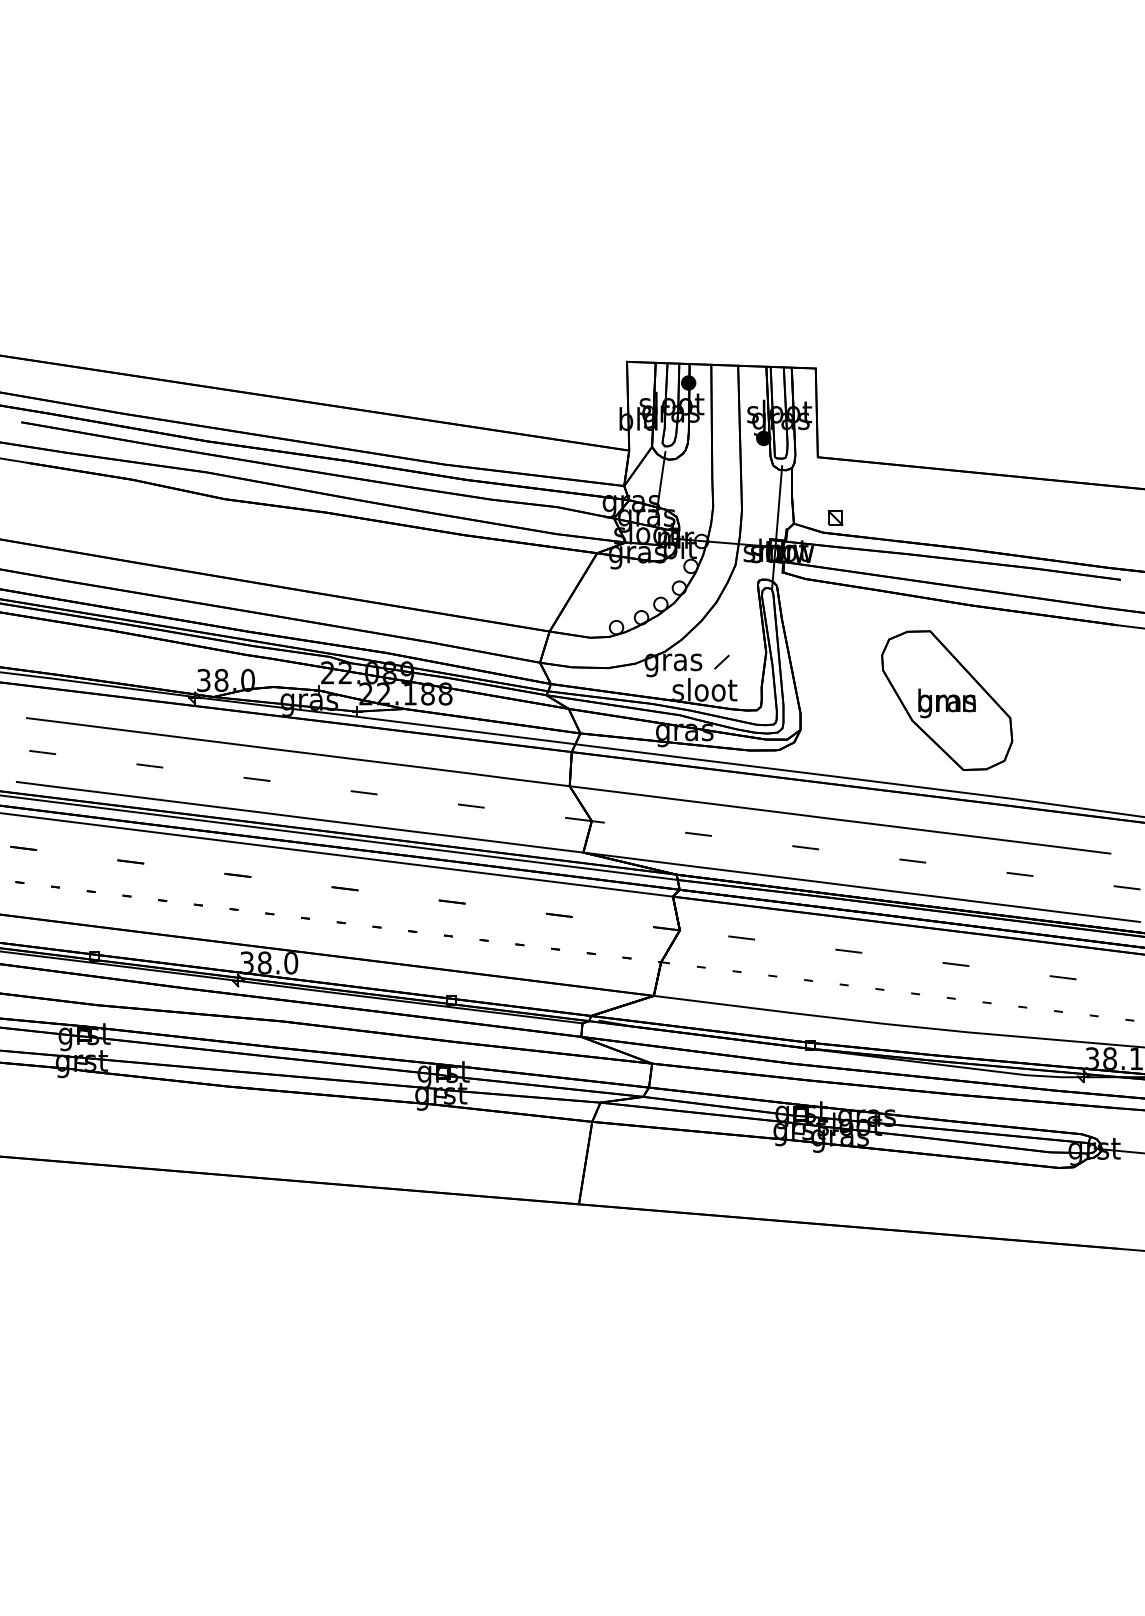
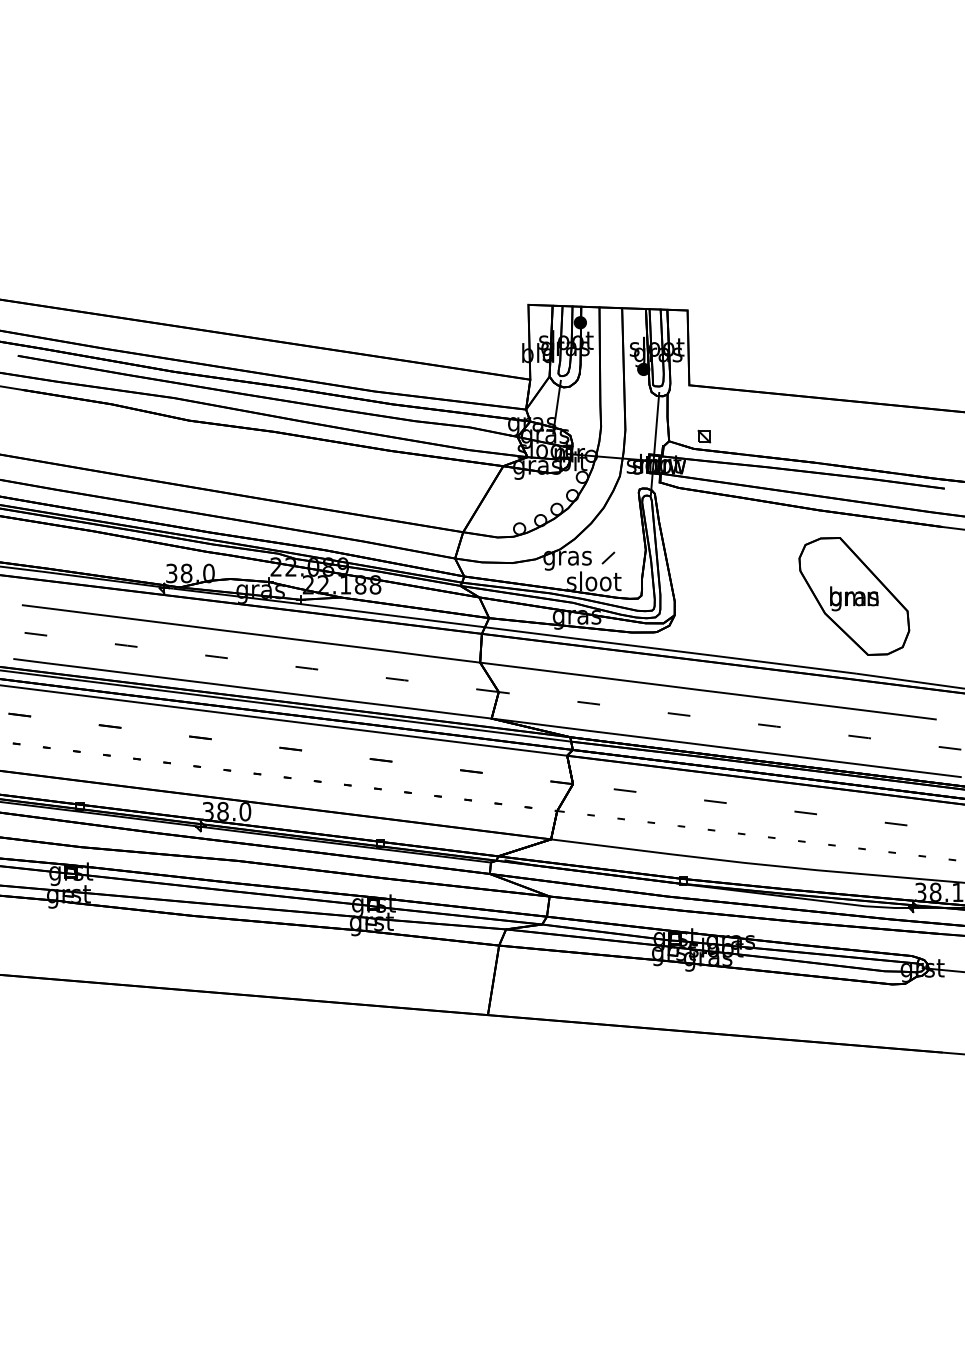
part: (947, 700) -> (854, 596), moved

